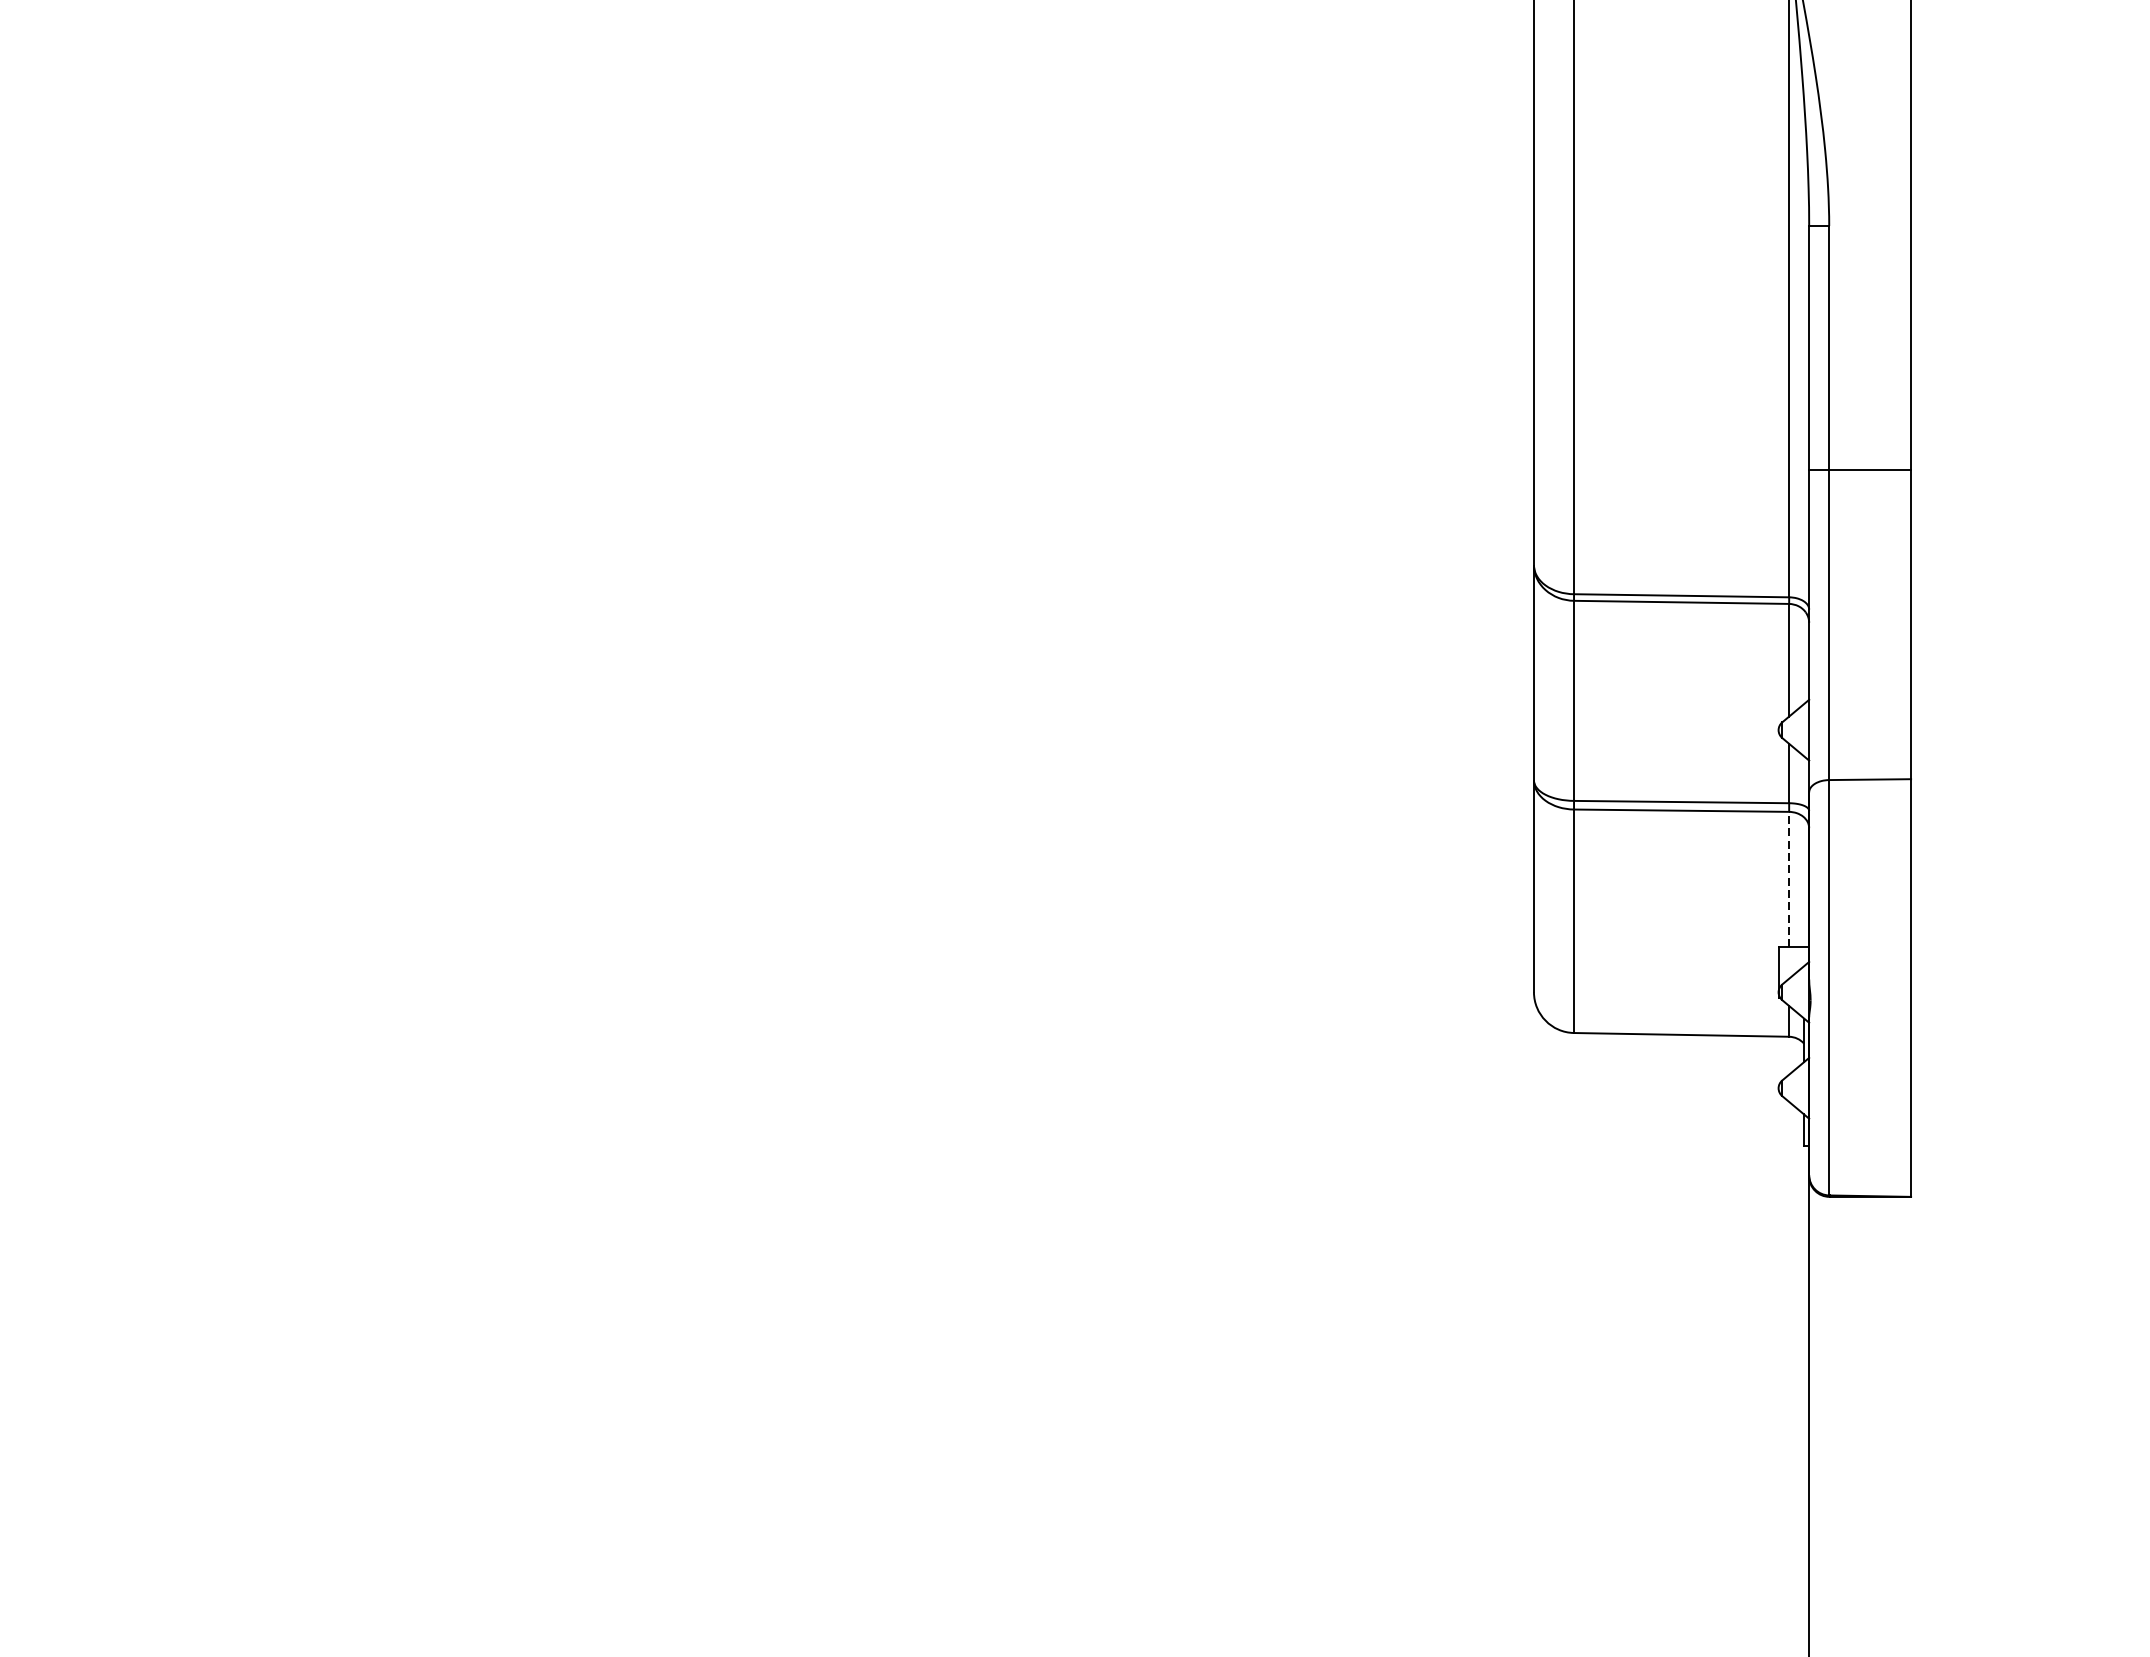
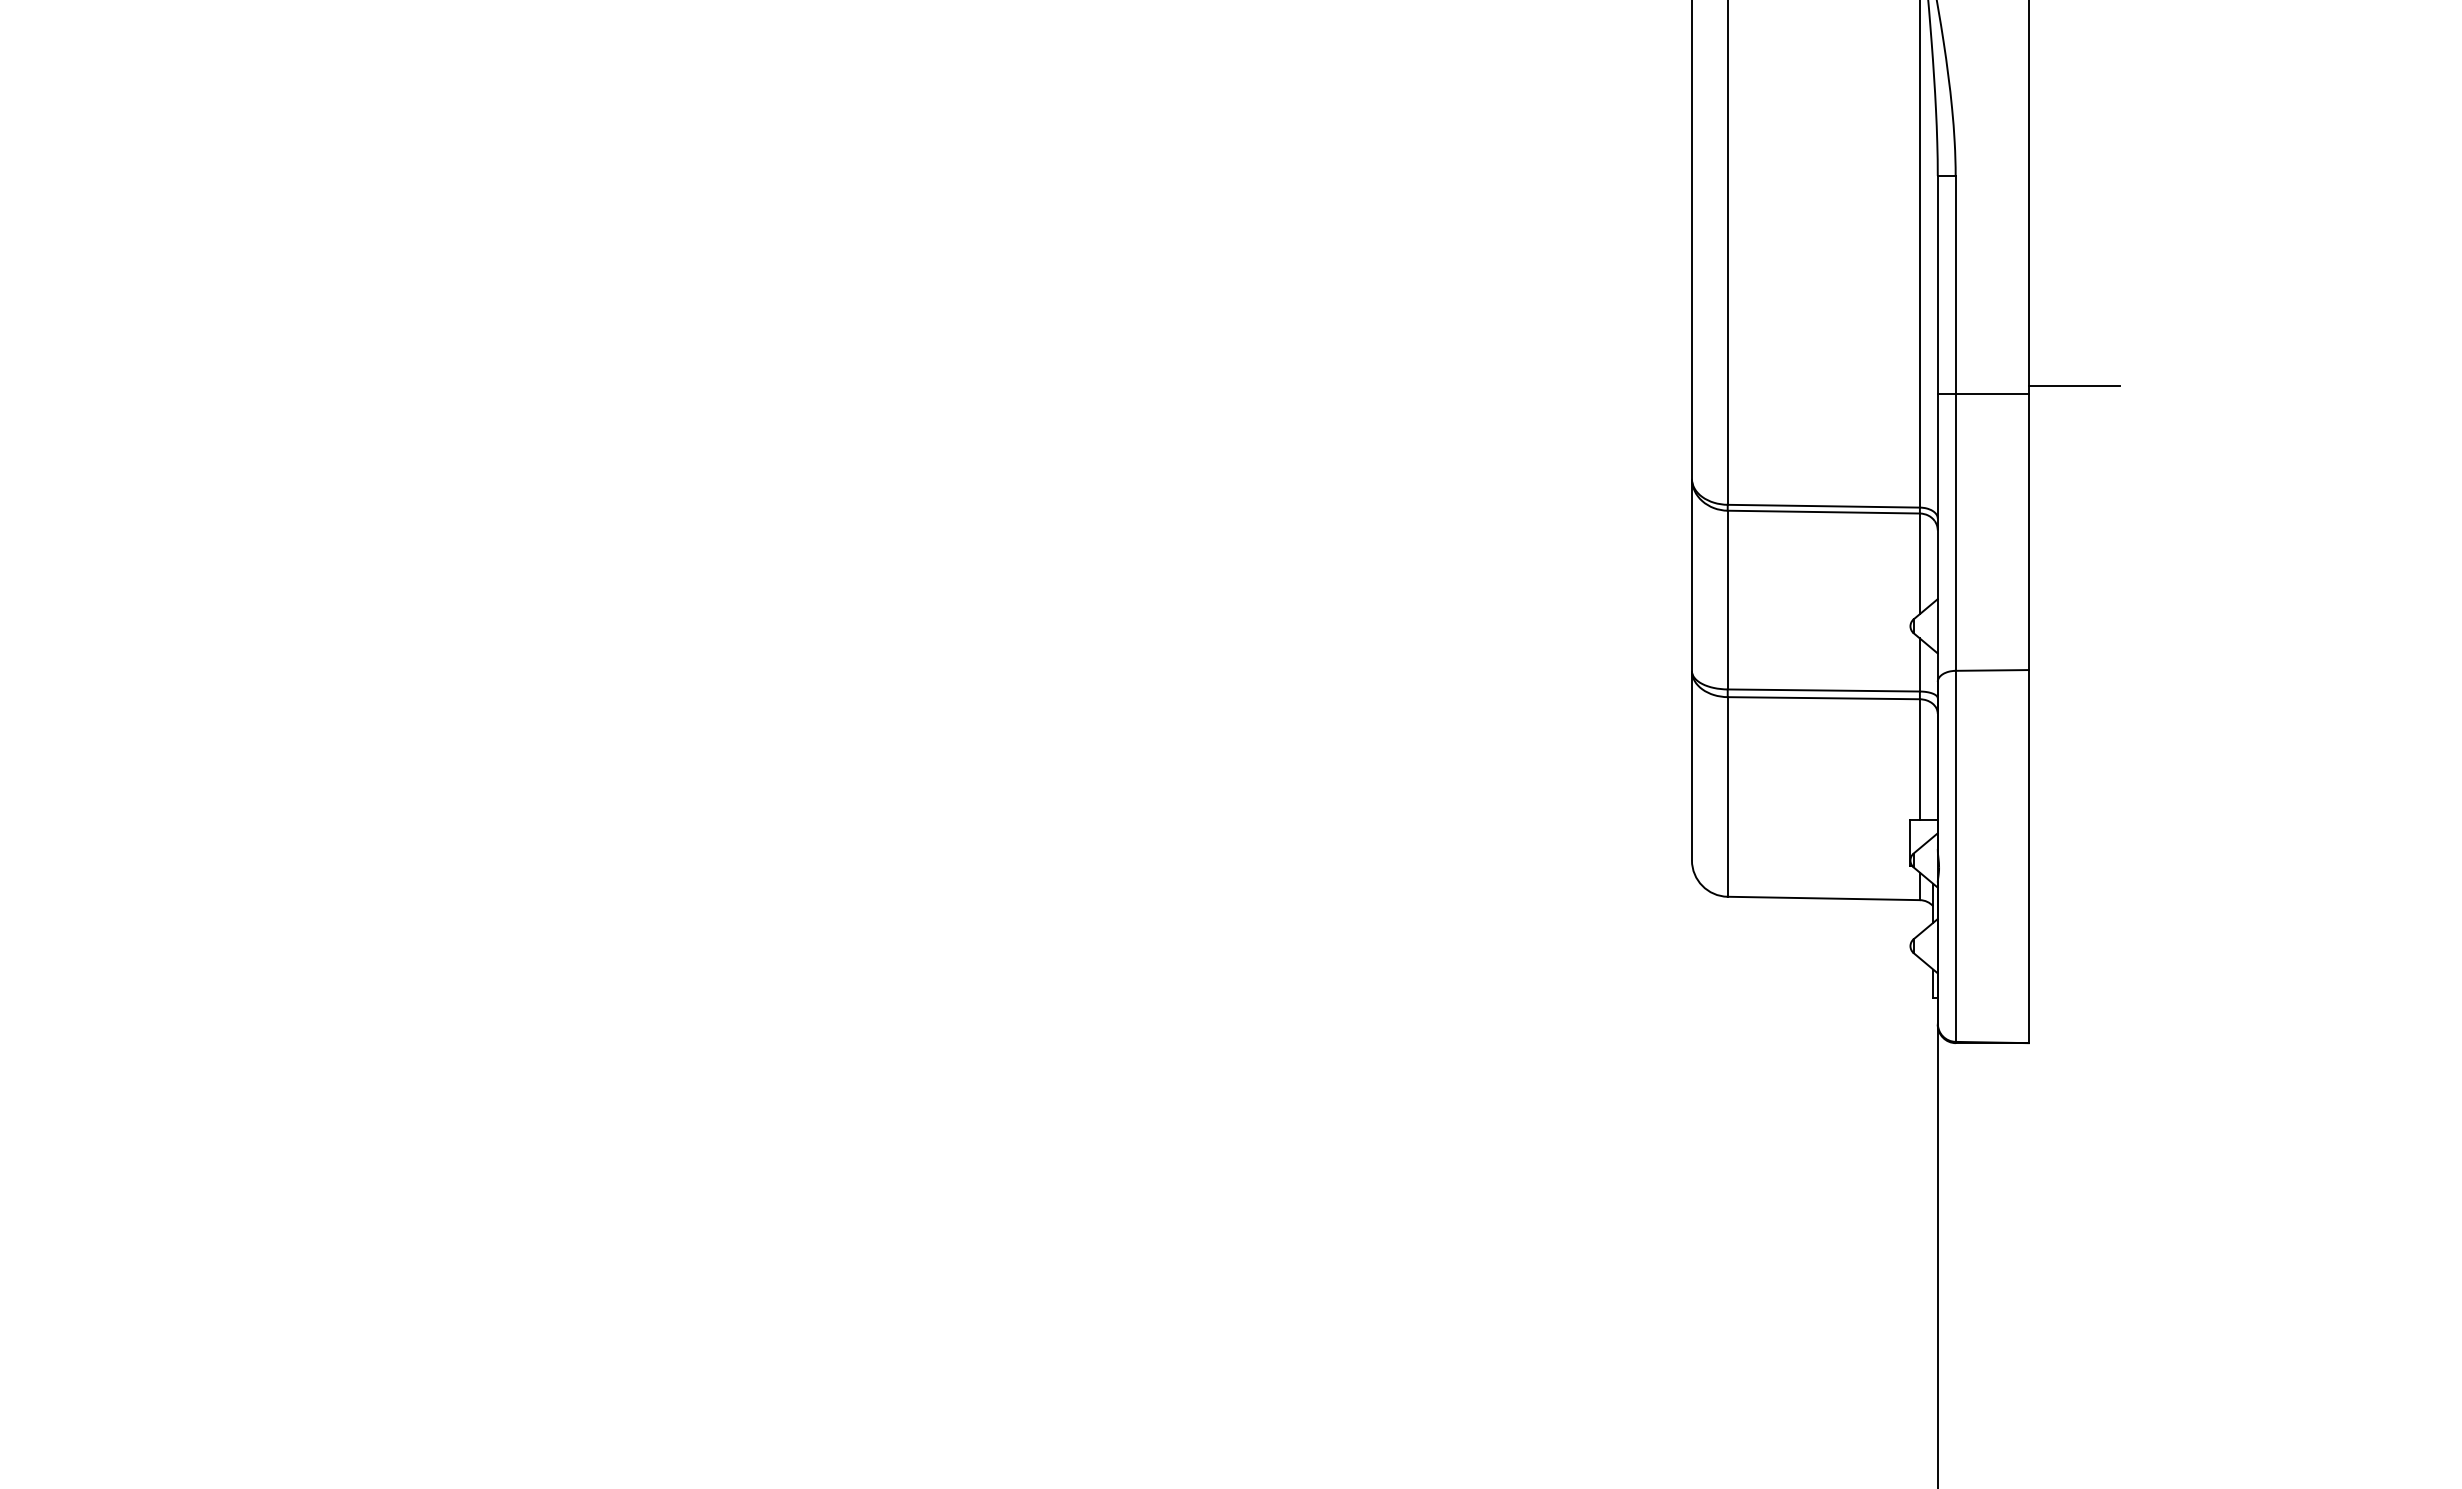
line: (1961, 461) -> (2073, 386), added
line: (1788, 879) -> (1919, 759), dashed -> solid

